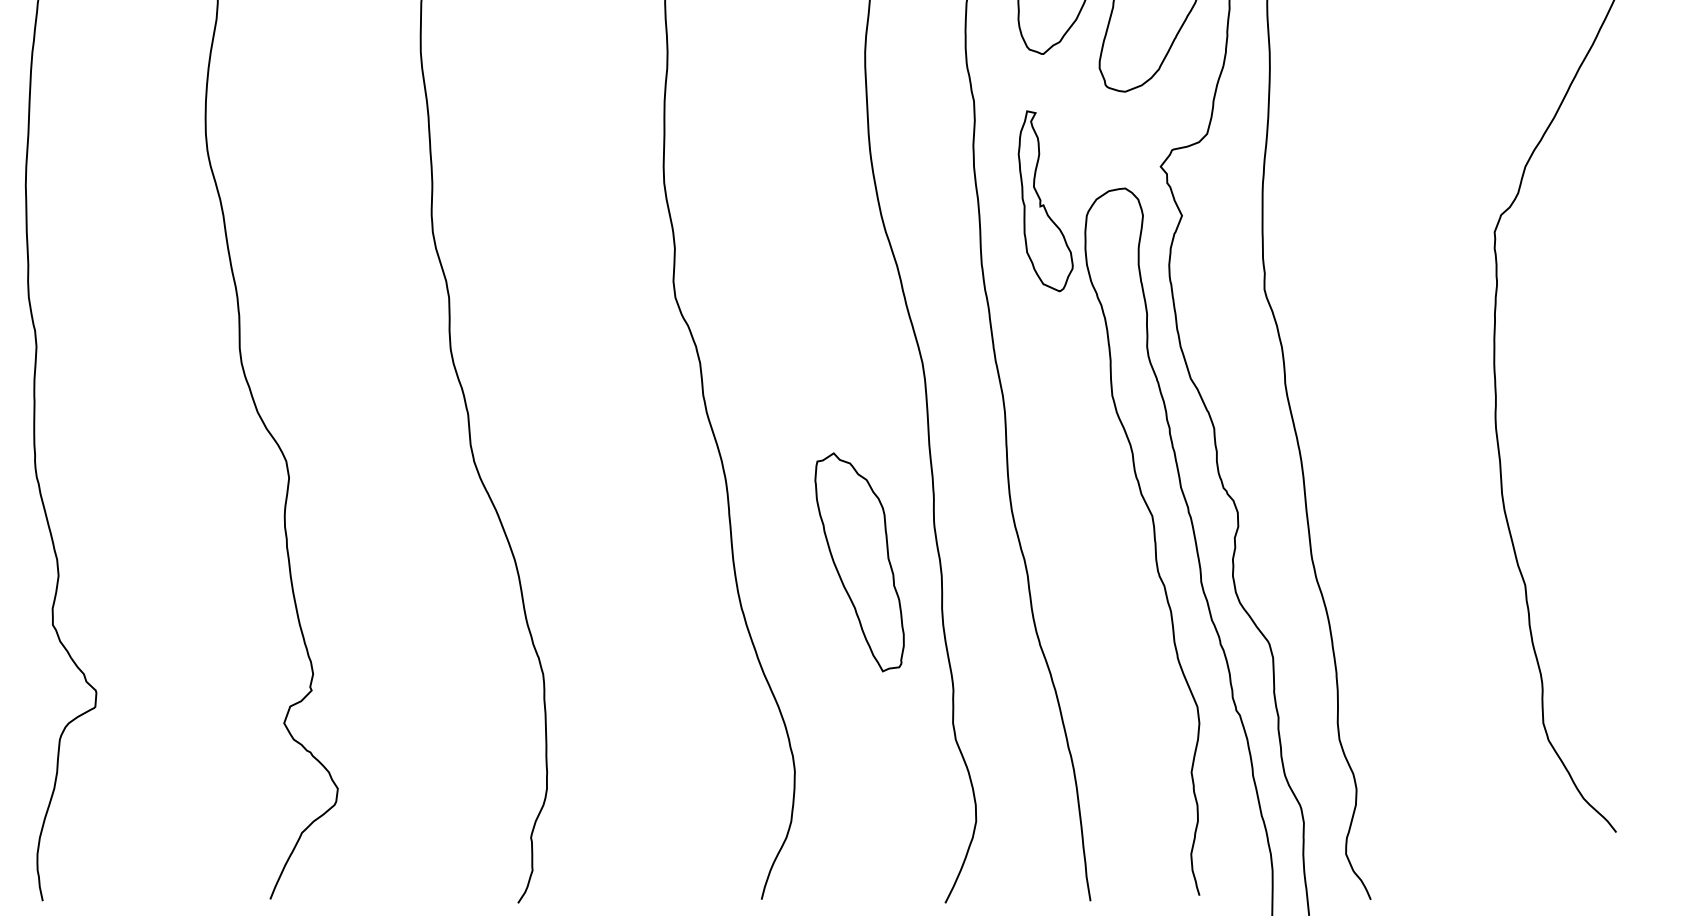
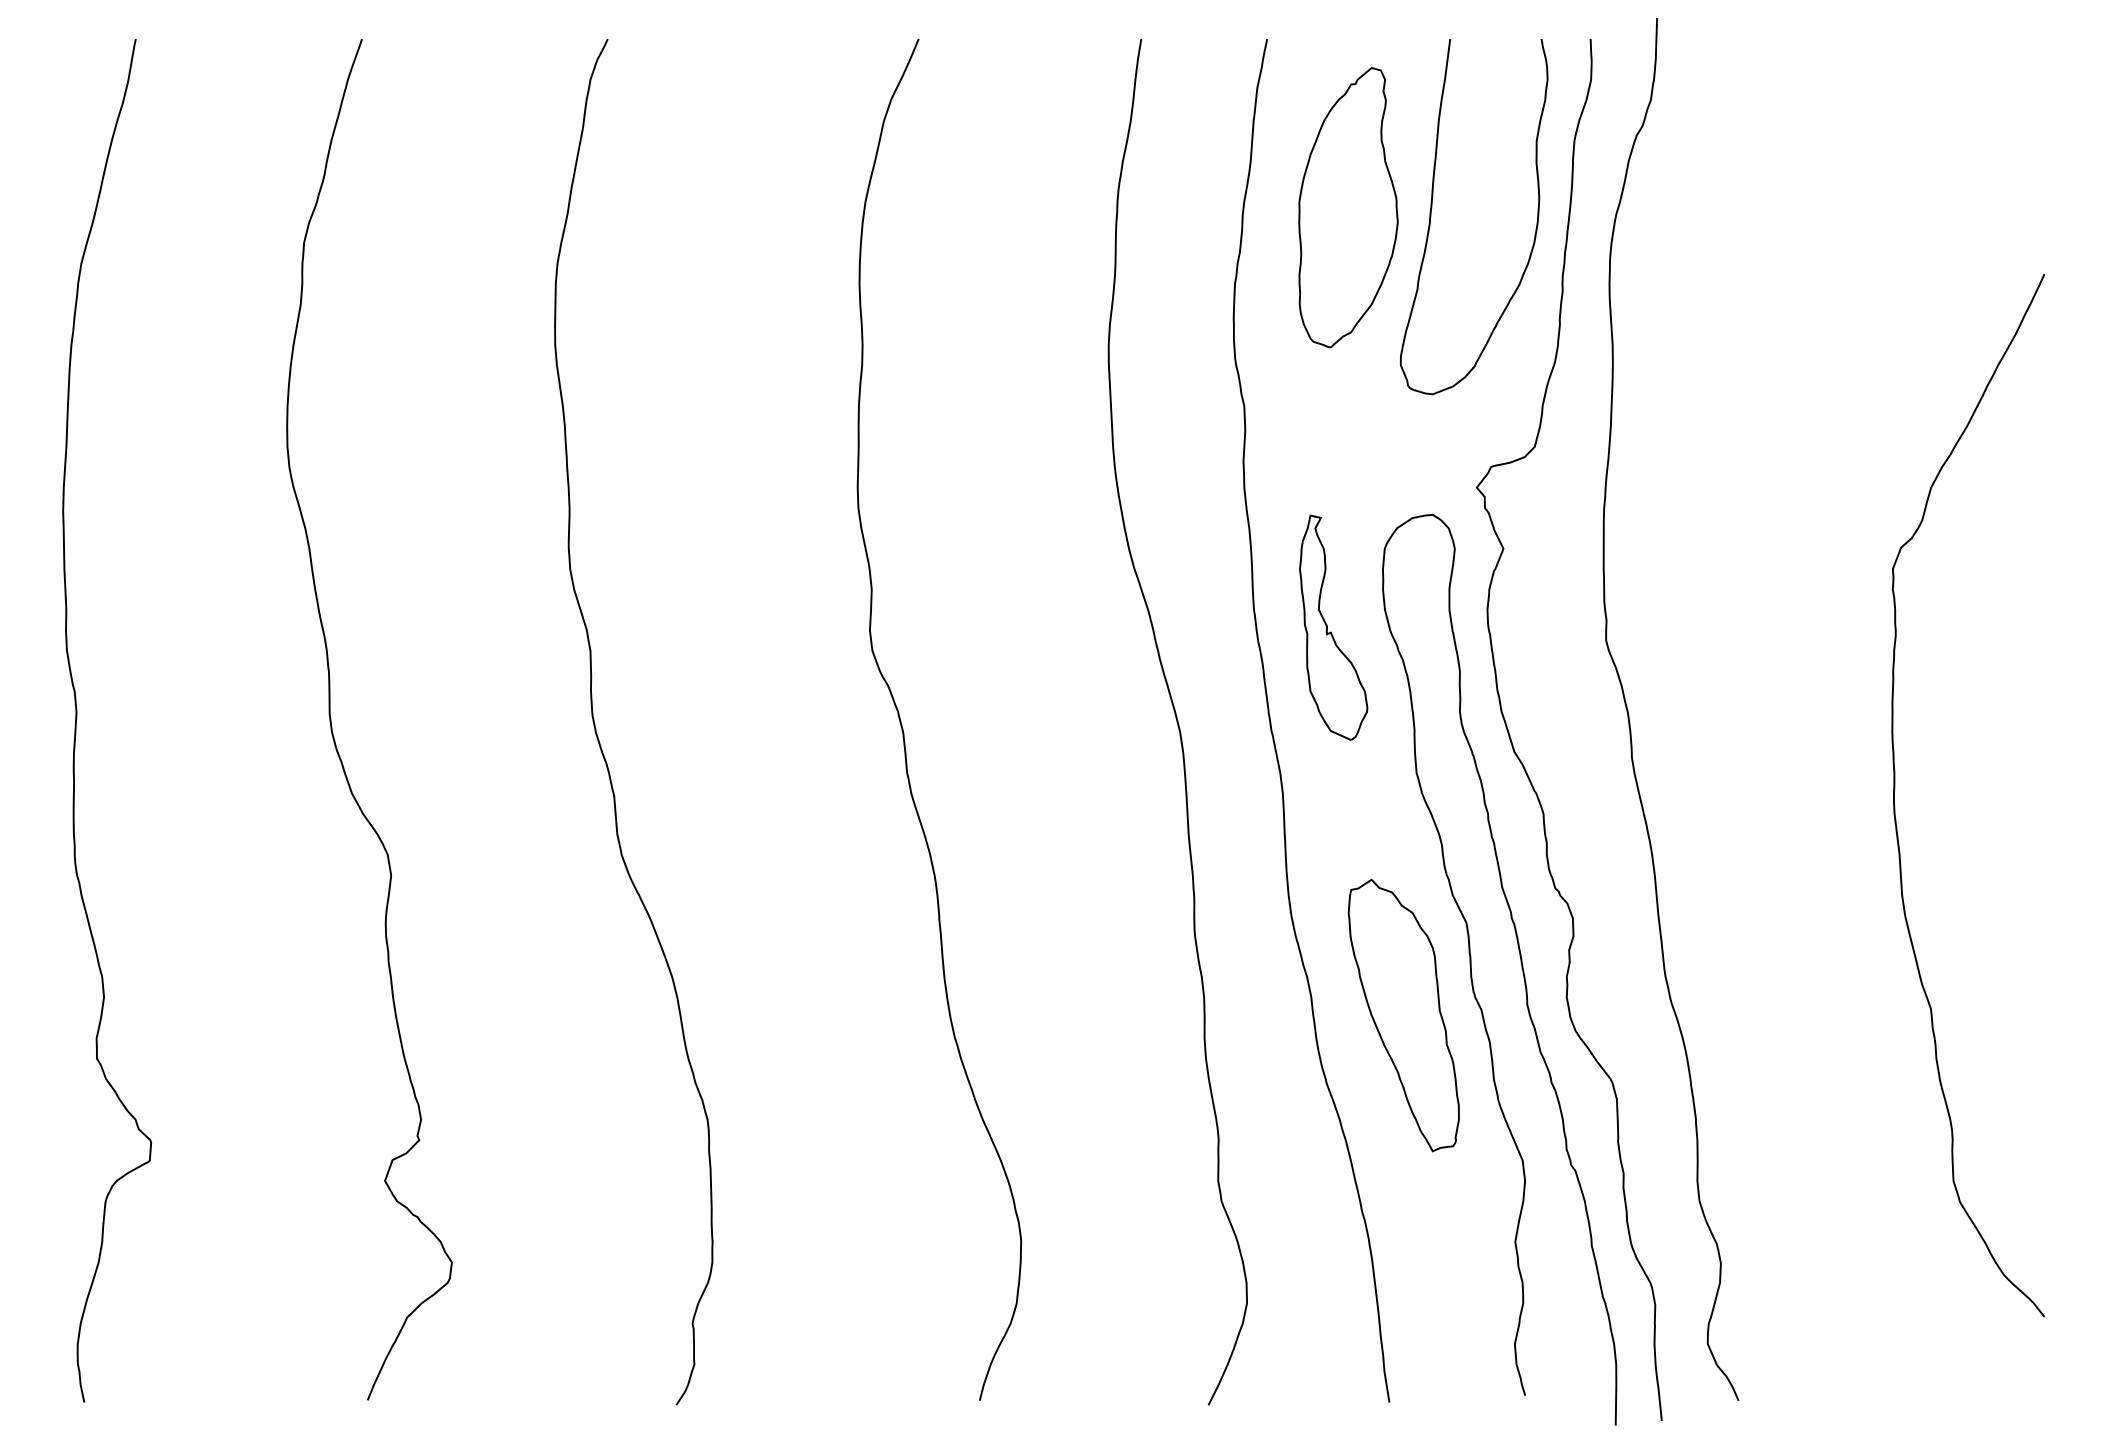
part: (1045, 201) -> (1333, 627), moved
part: (859, 562) -> (1403, 1015), moved

